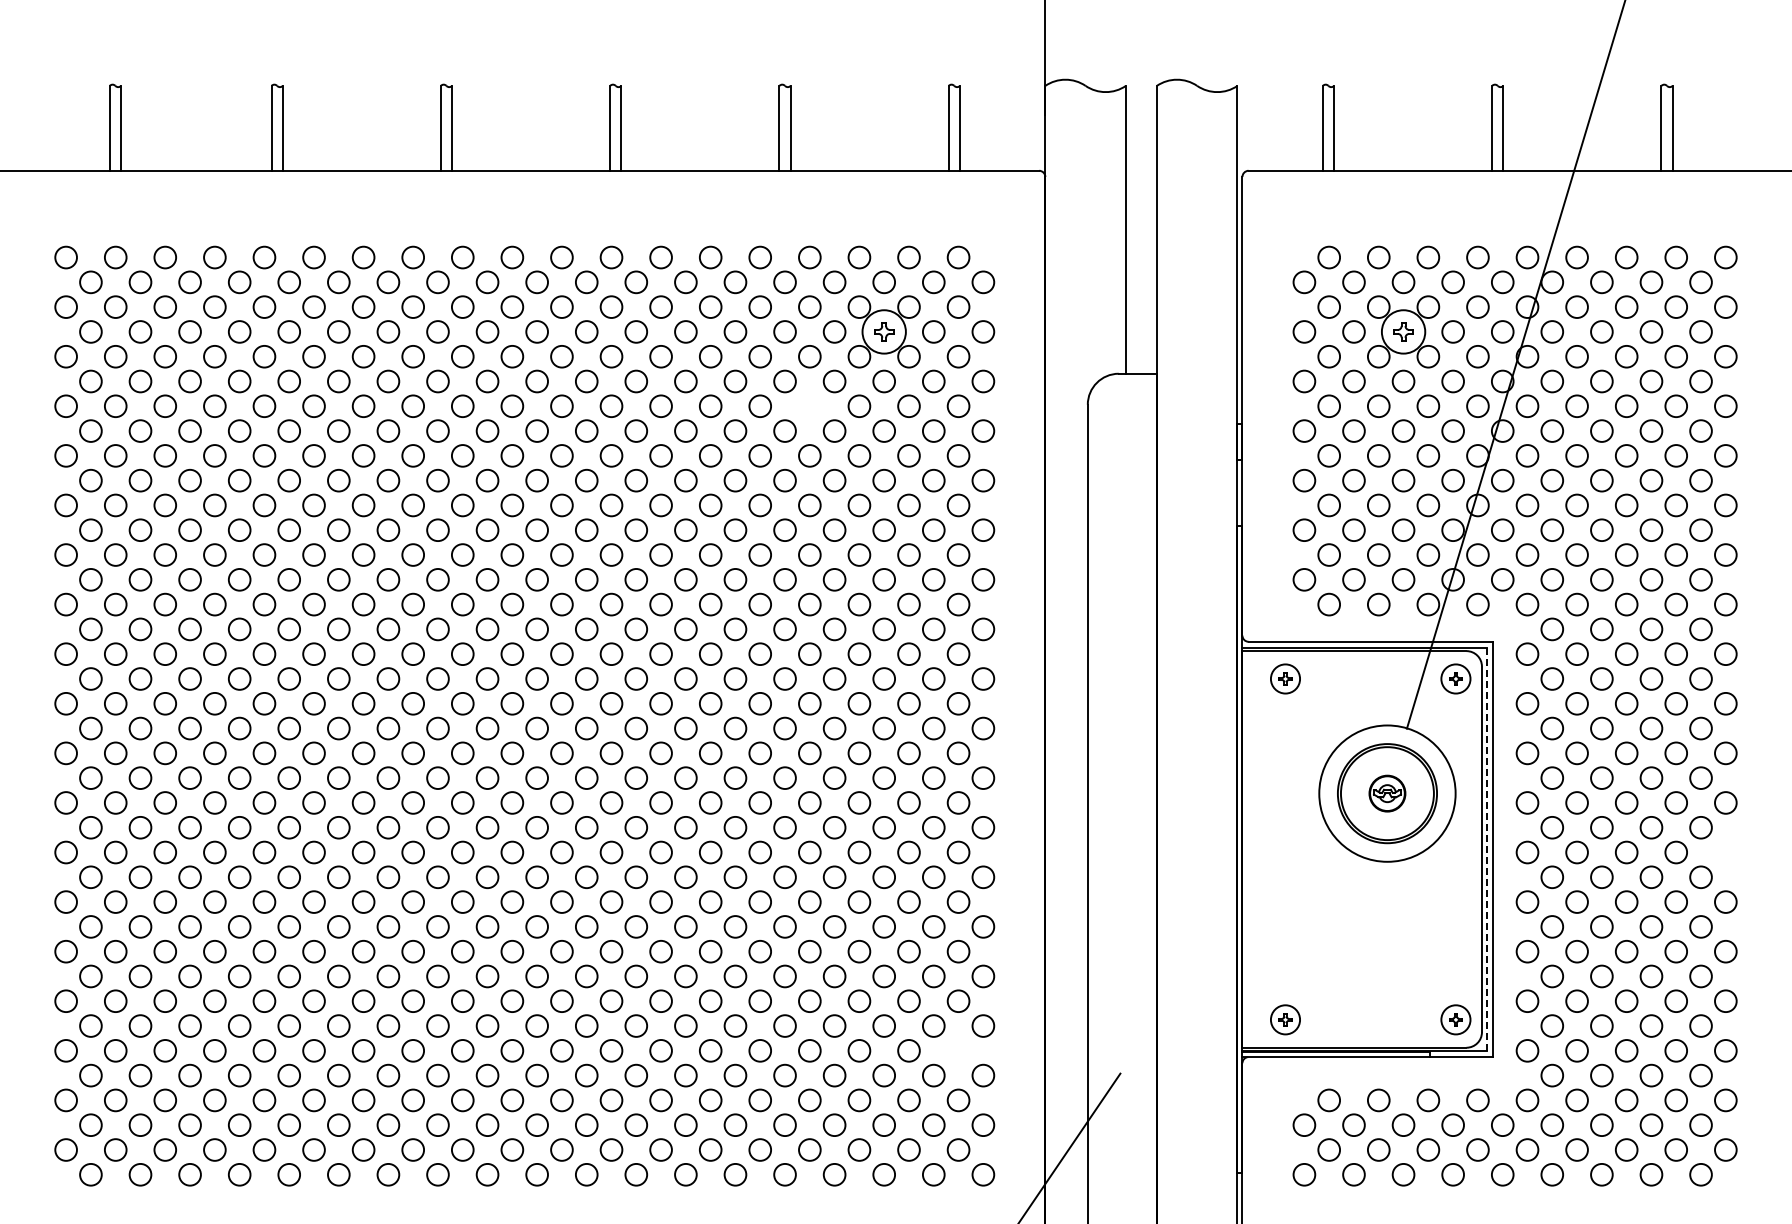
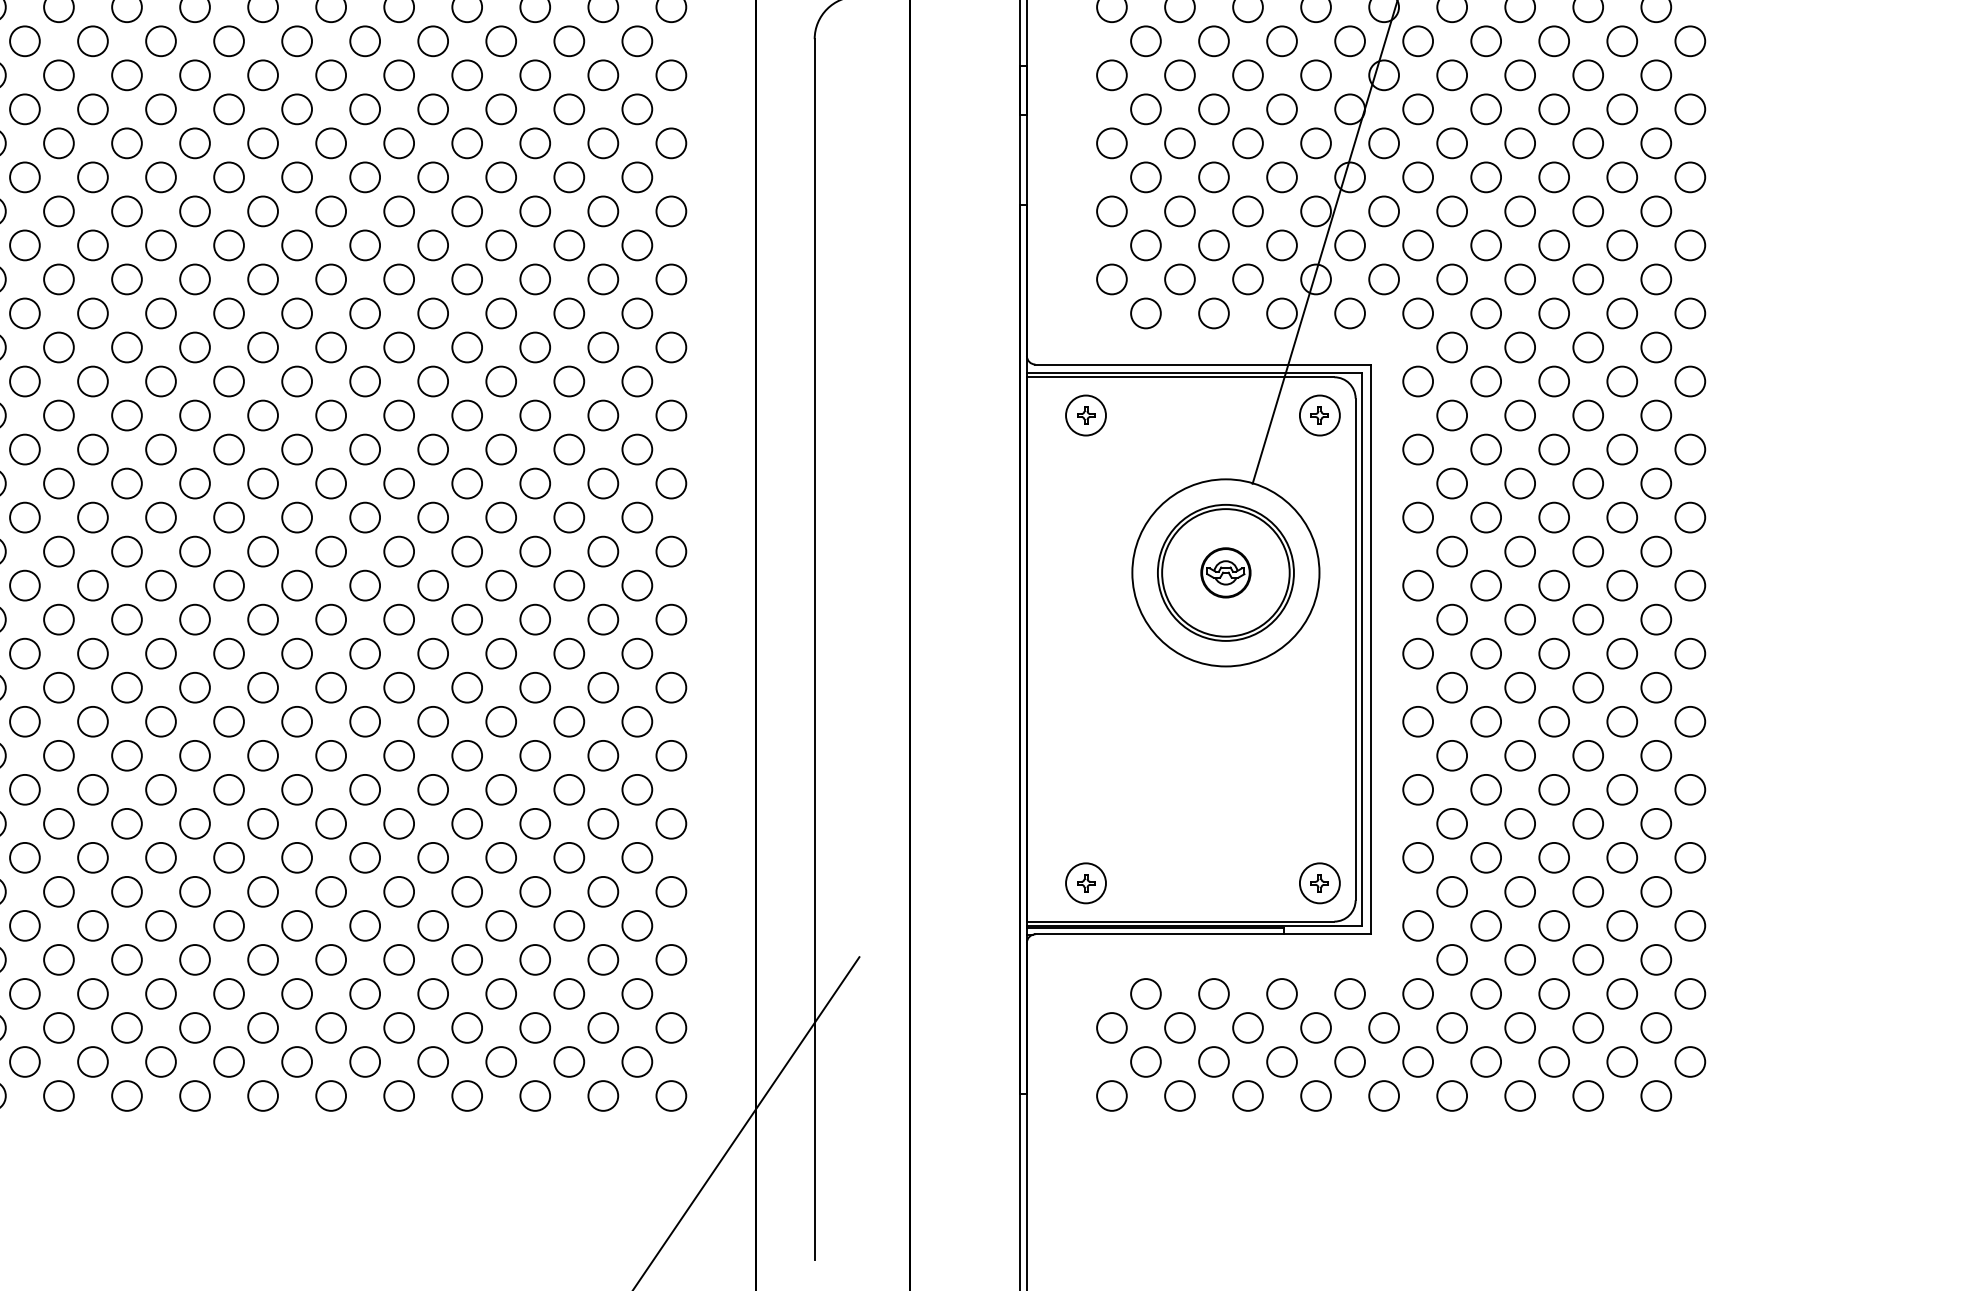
circle: (809, 405) -> (432, 40), added
line: (1486, 849) -> (1361, 649), dashed -> solid
circle: (1725, 852) -> (1689, 653), added
circle: (958, 1050) -> (637, 925), added

